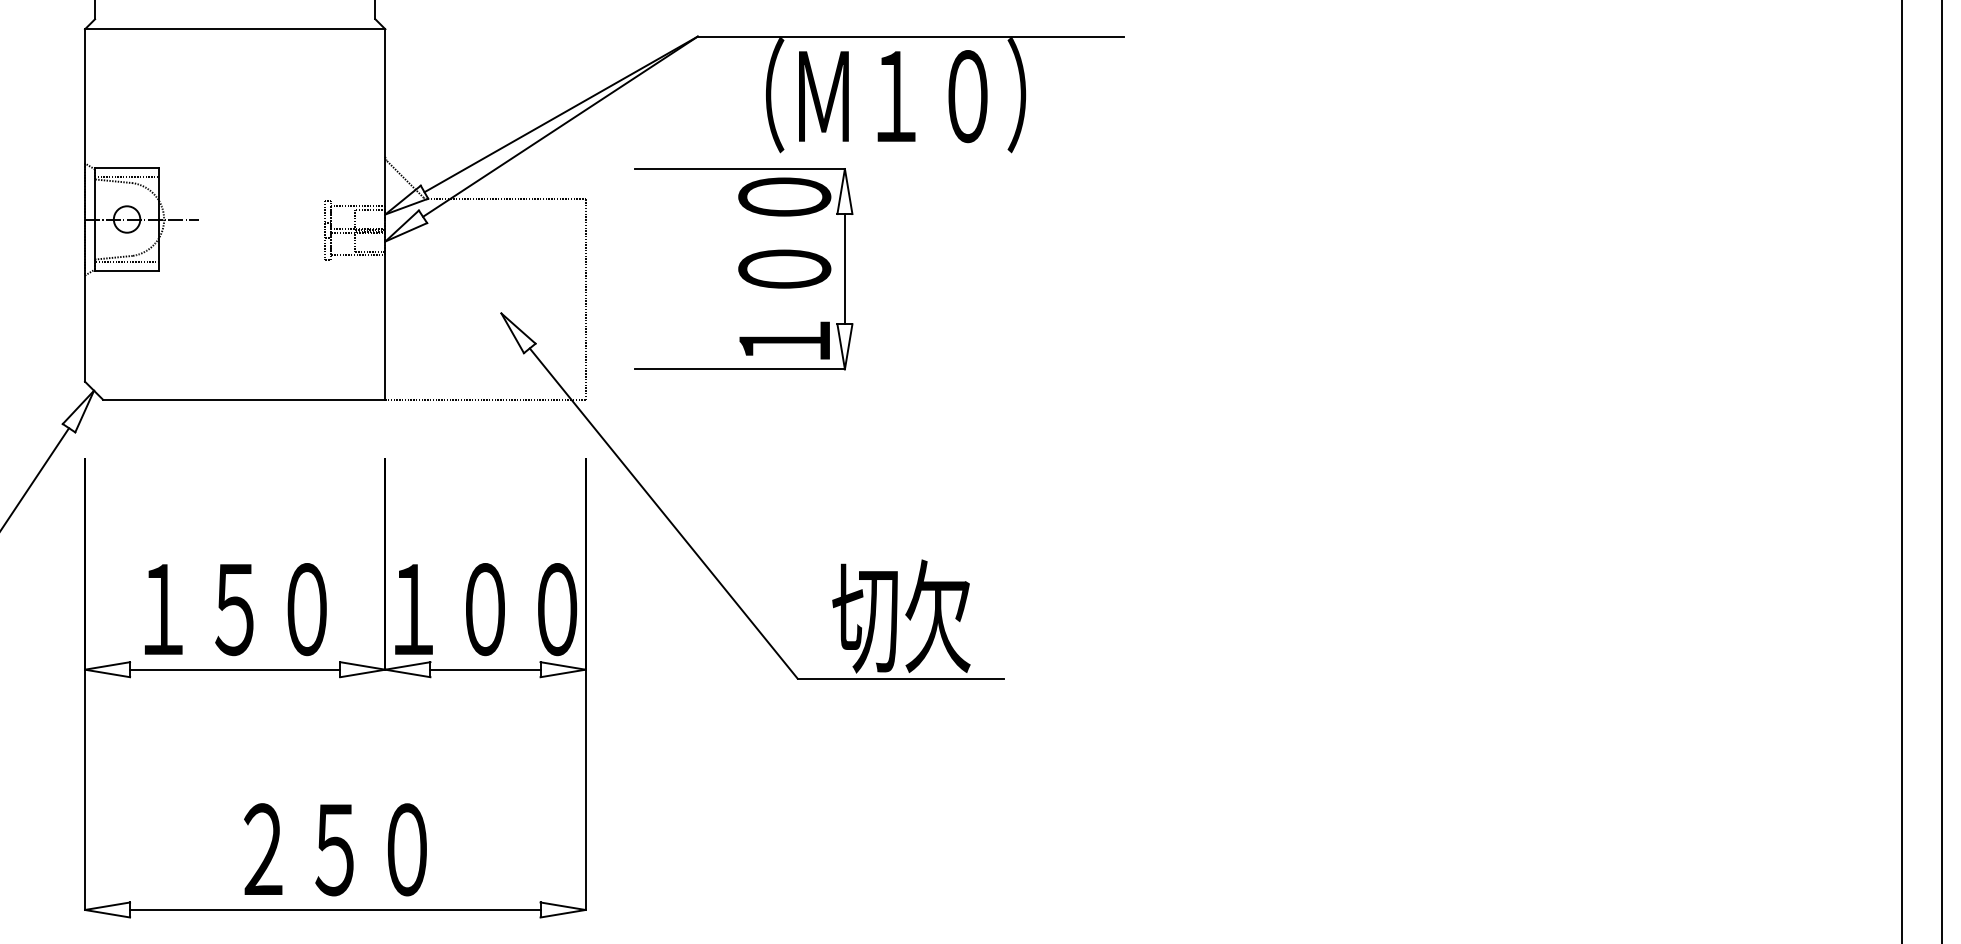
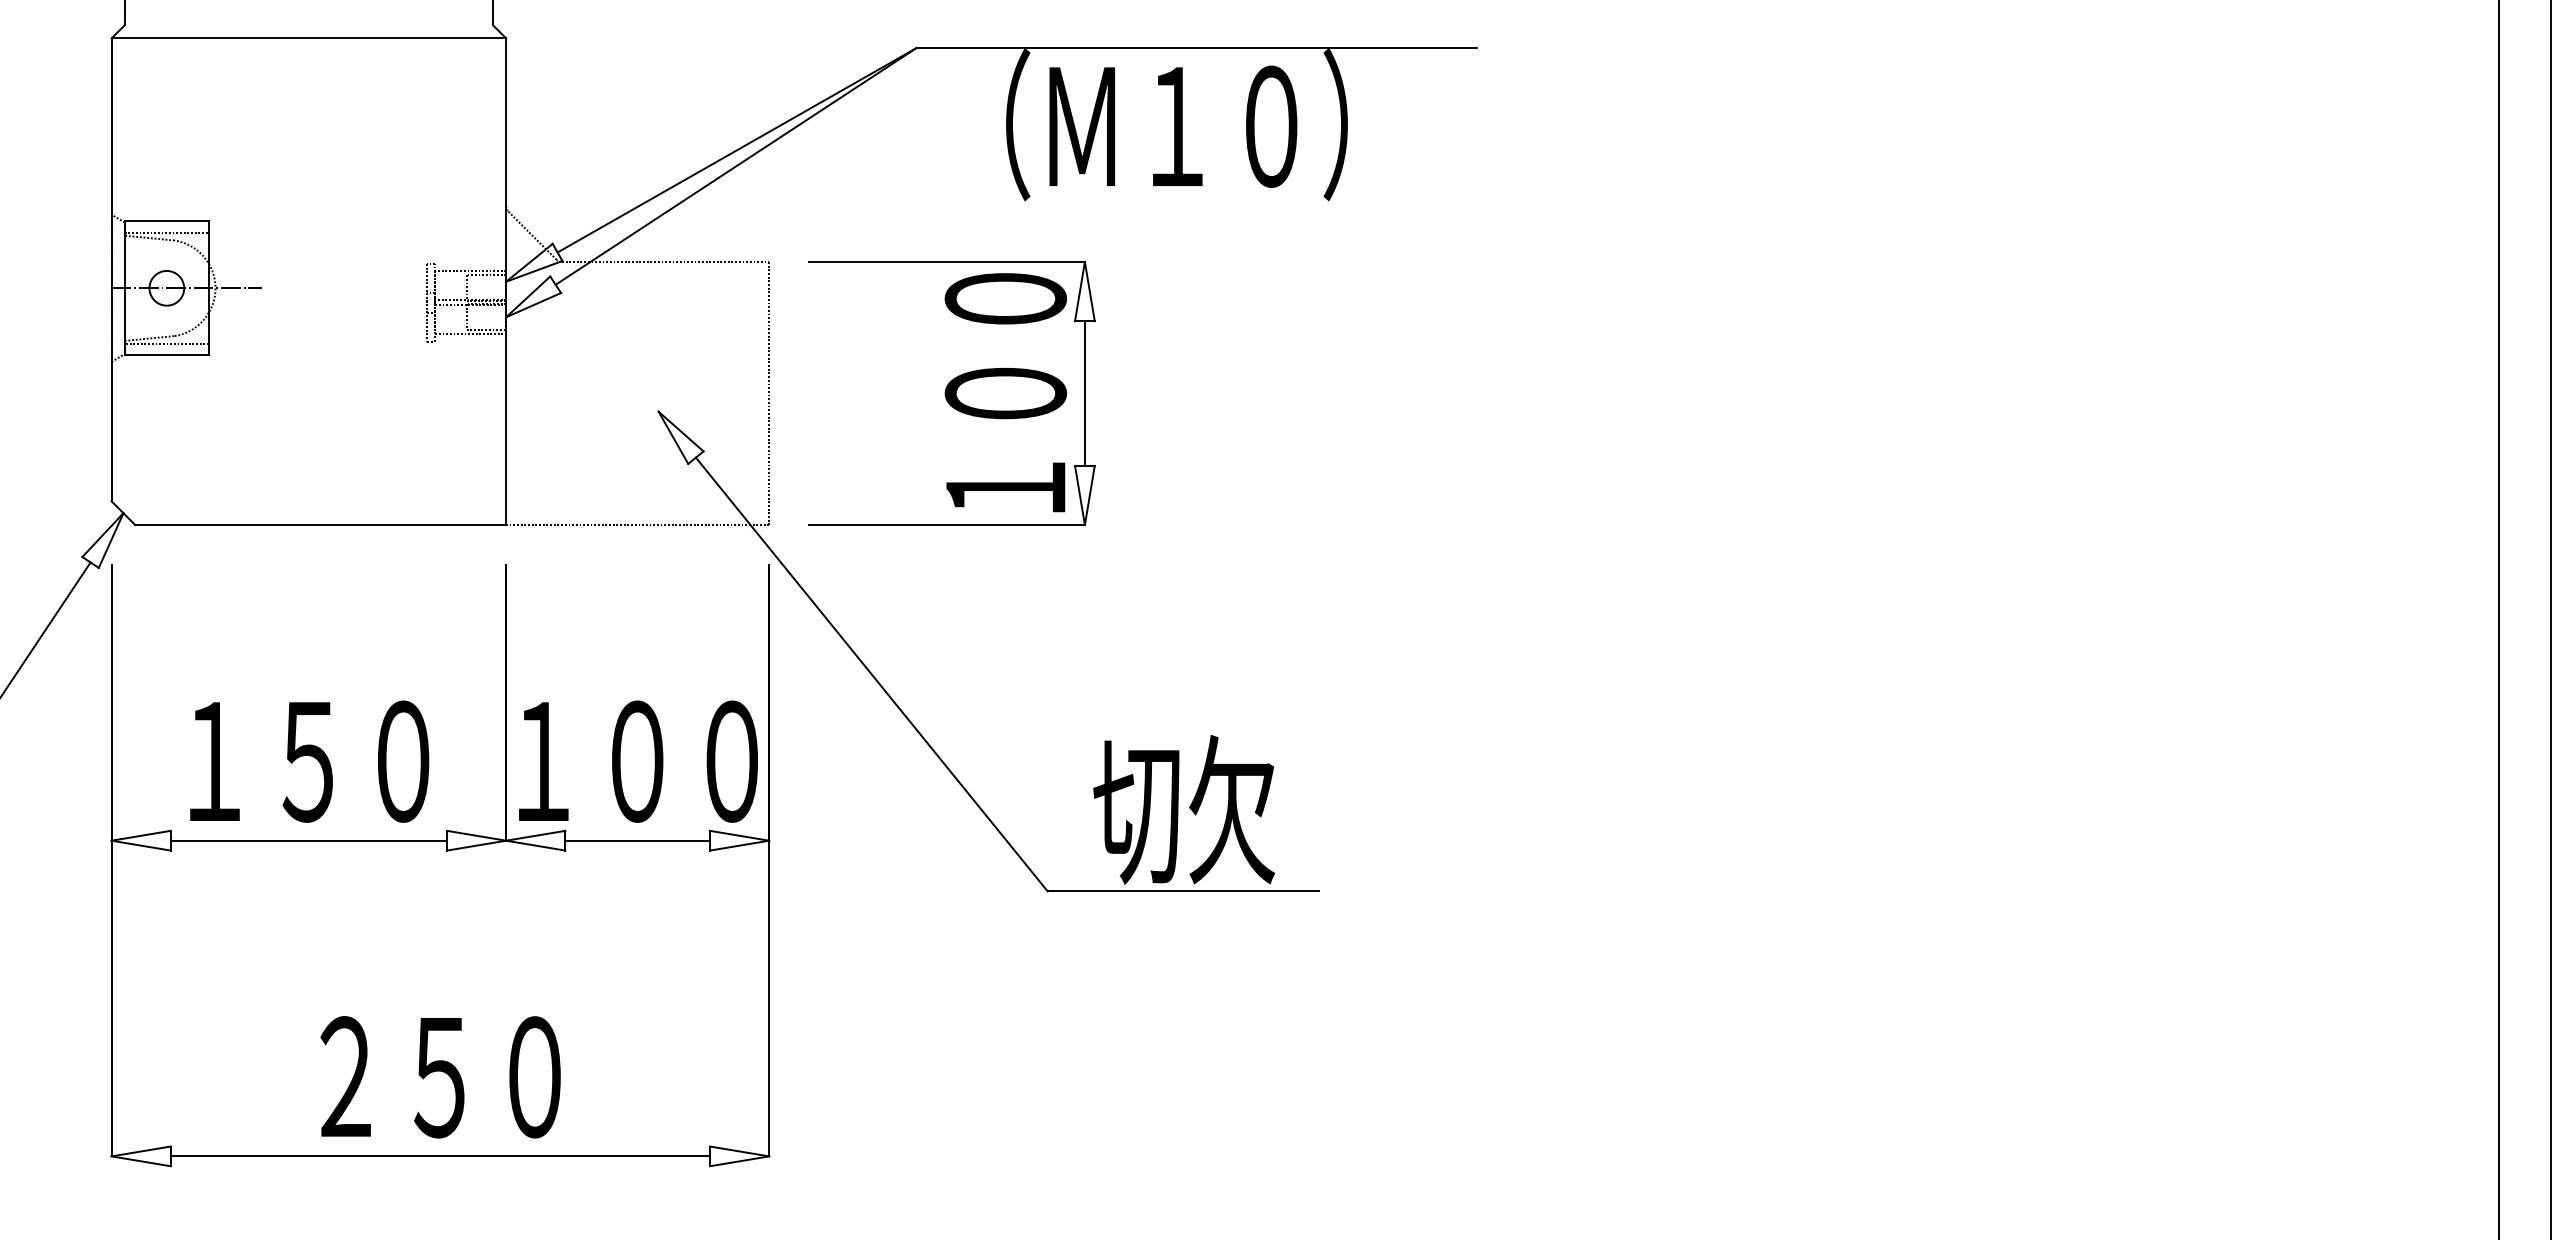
part: (743, 269) -> (951, 393), moved
part: (335, 688) -> (440, 865), moved

